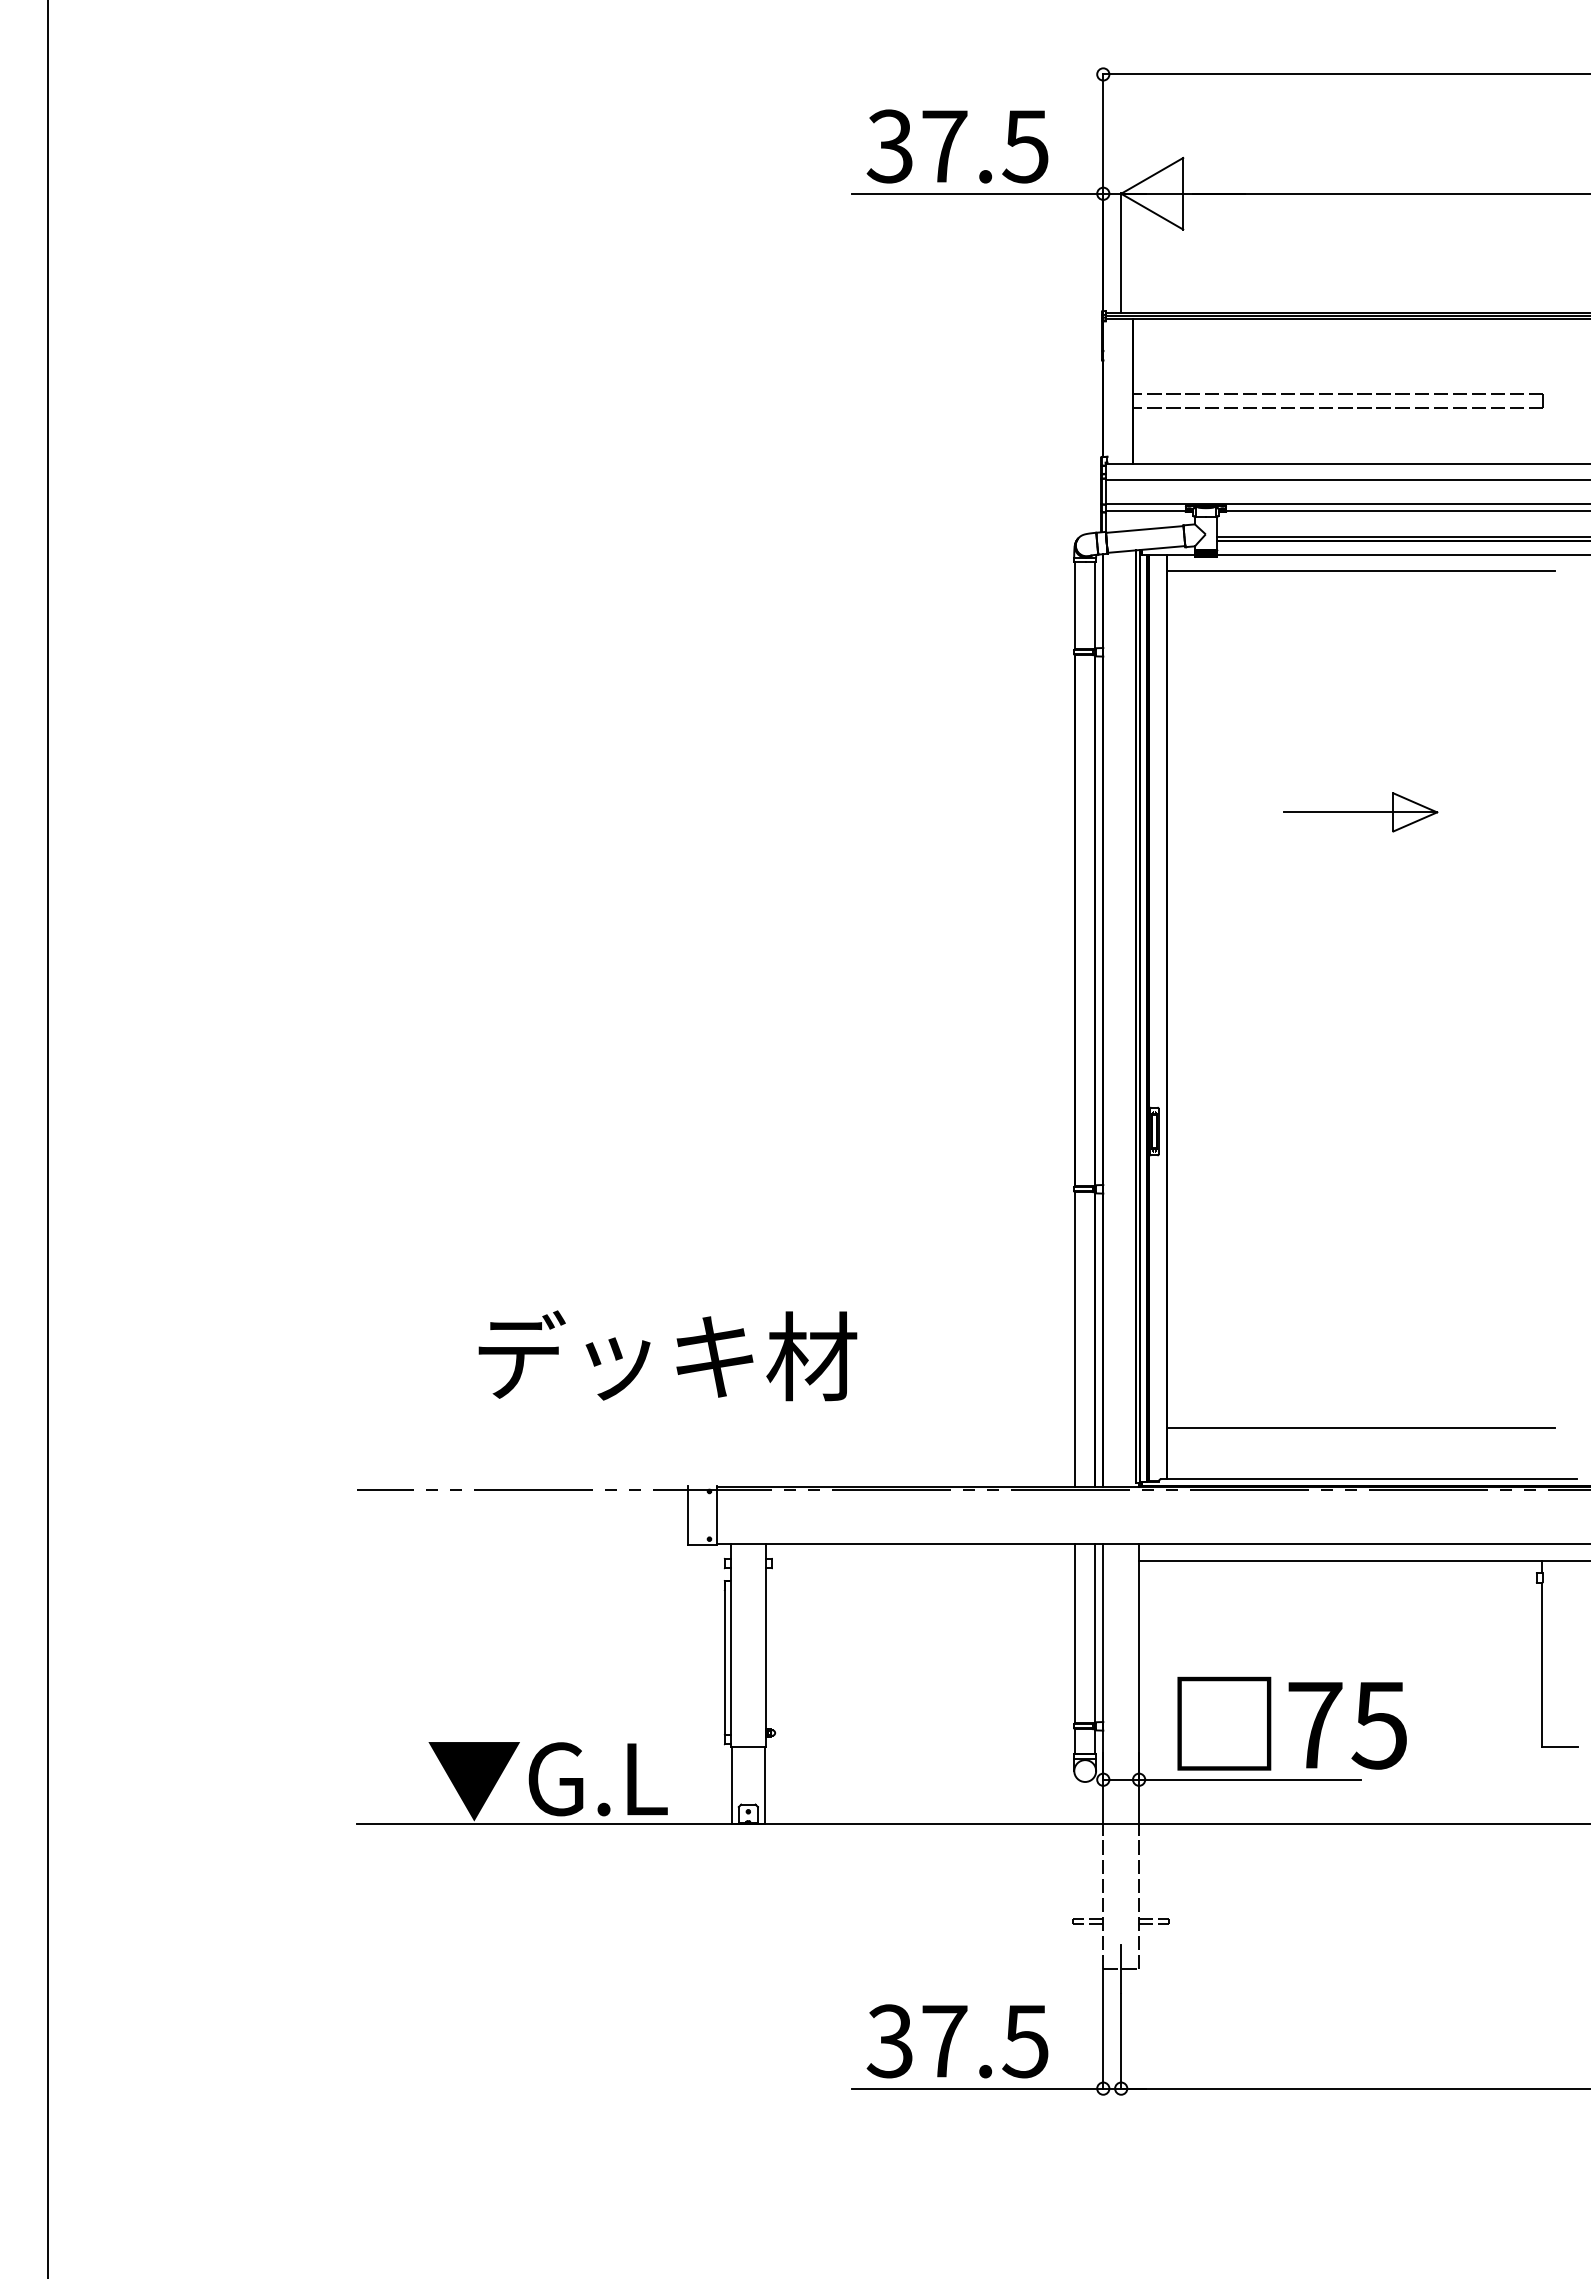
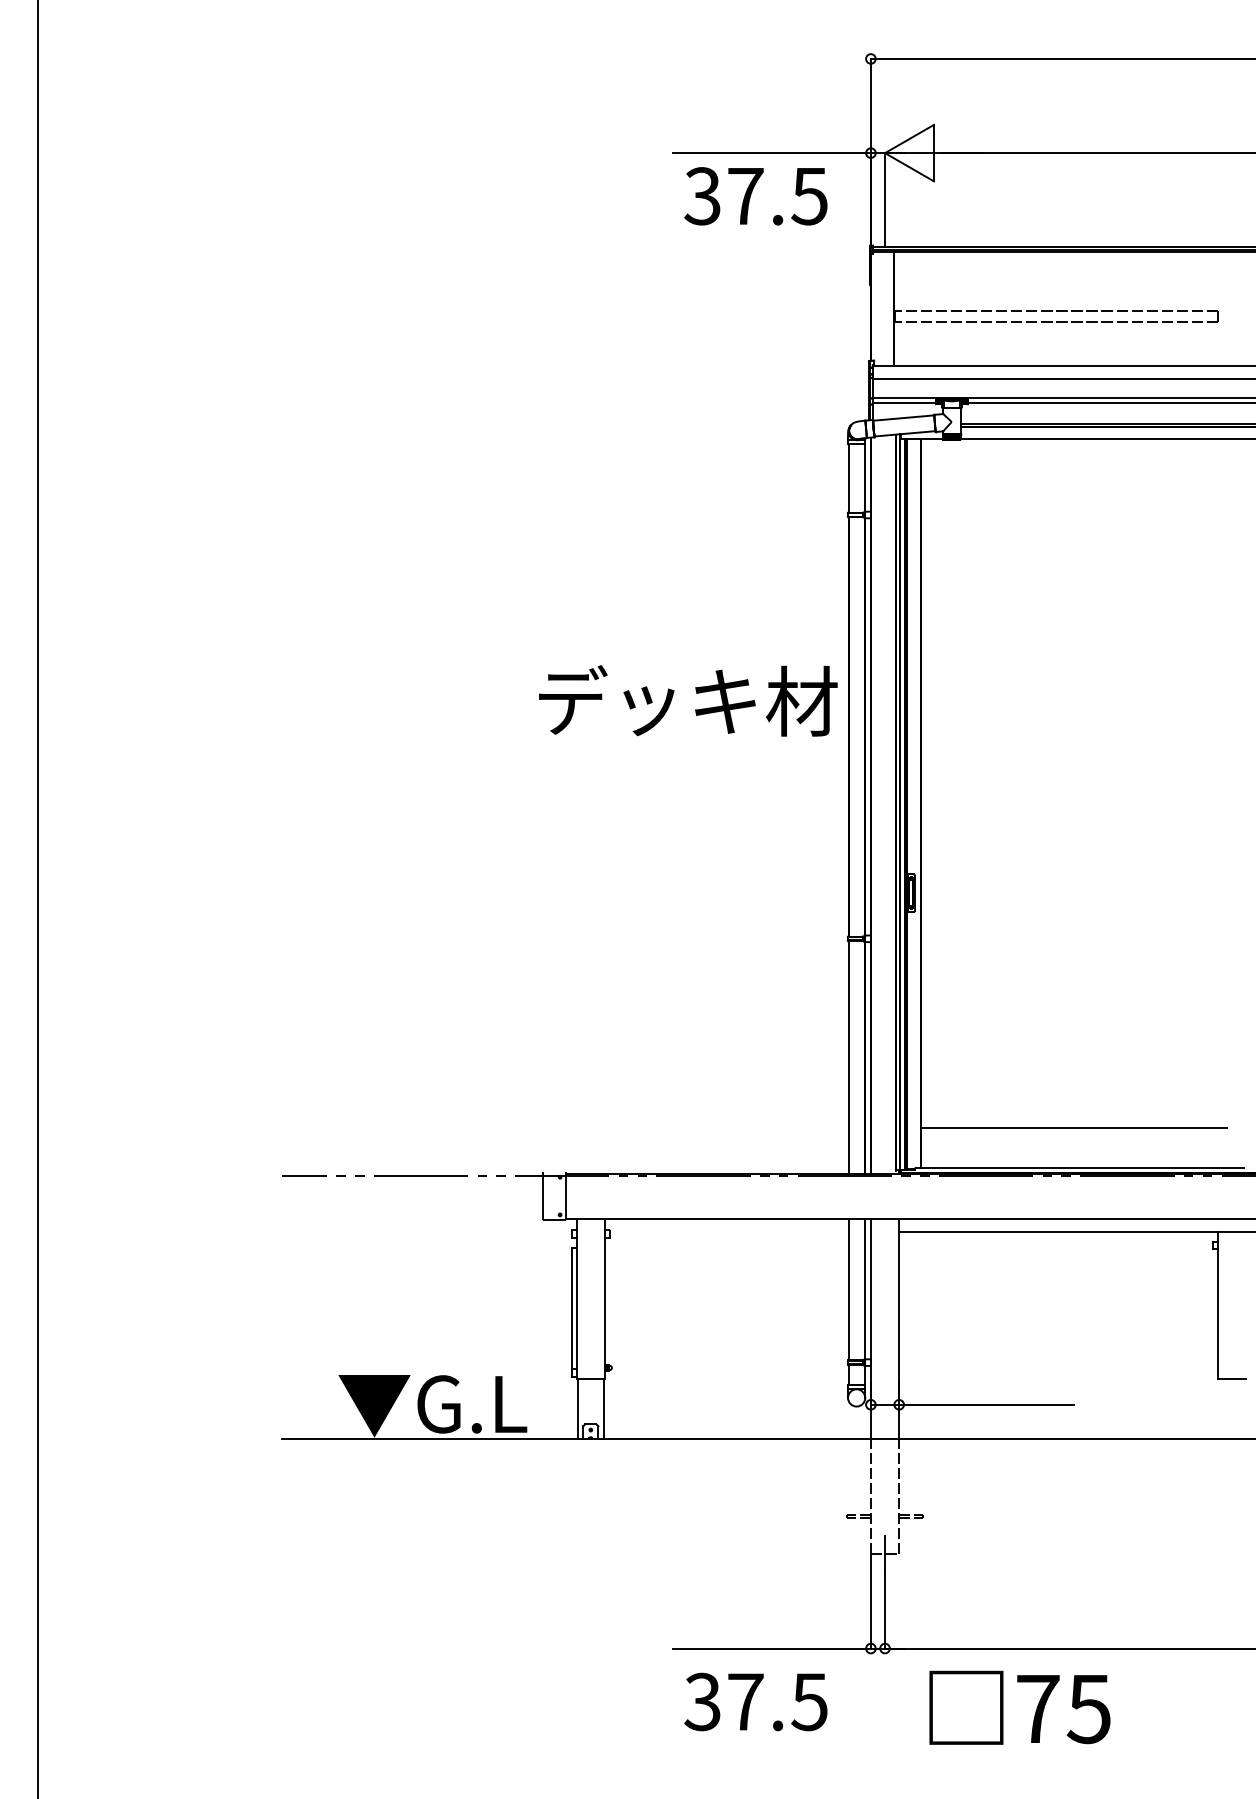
text: (957, 146) -> (755, 196), moved
line: (1360, 570) -> (1073, 450), removed
part: (1360, 812) -> (1073, 641), removed
text: (667, 1355) -> (687, 700), moved
text: (1291, 1723) -> (1019, 1707), moved
text: (957, 2041) -> (755, 1702), moved

